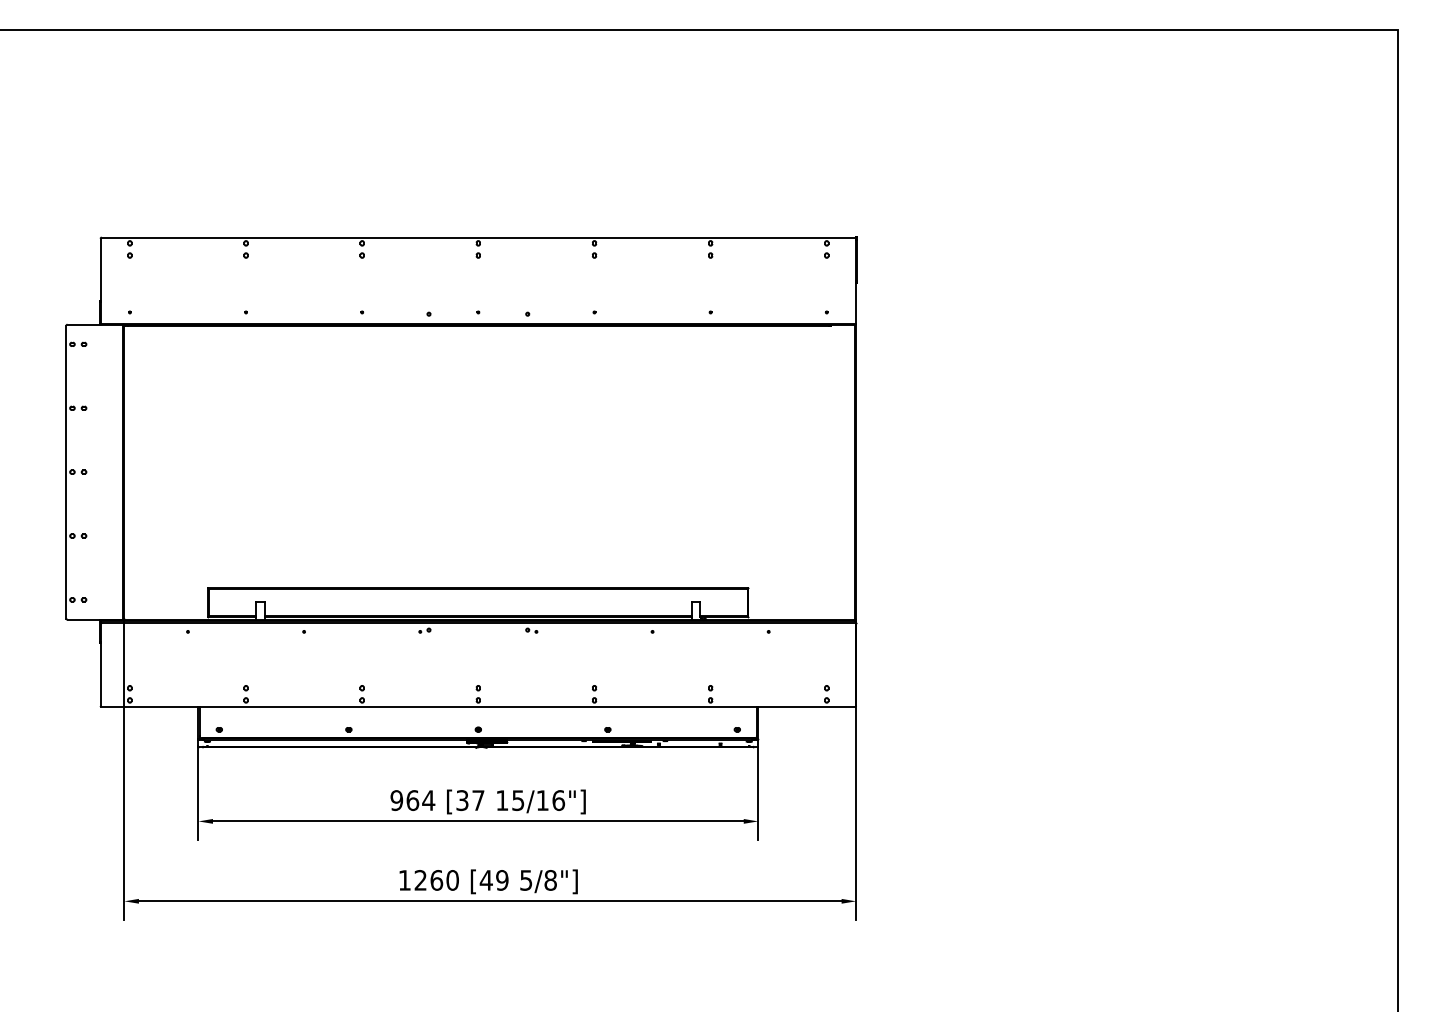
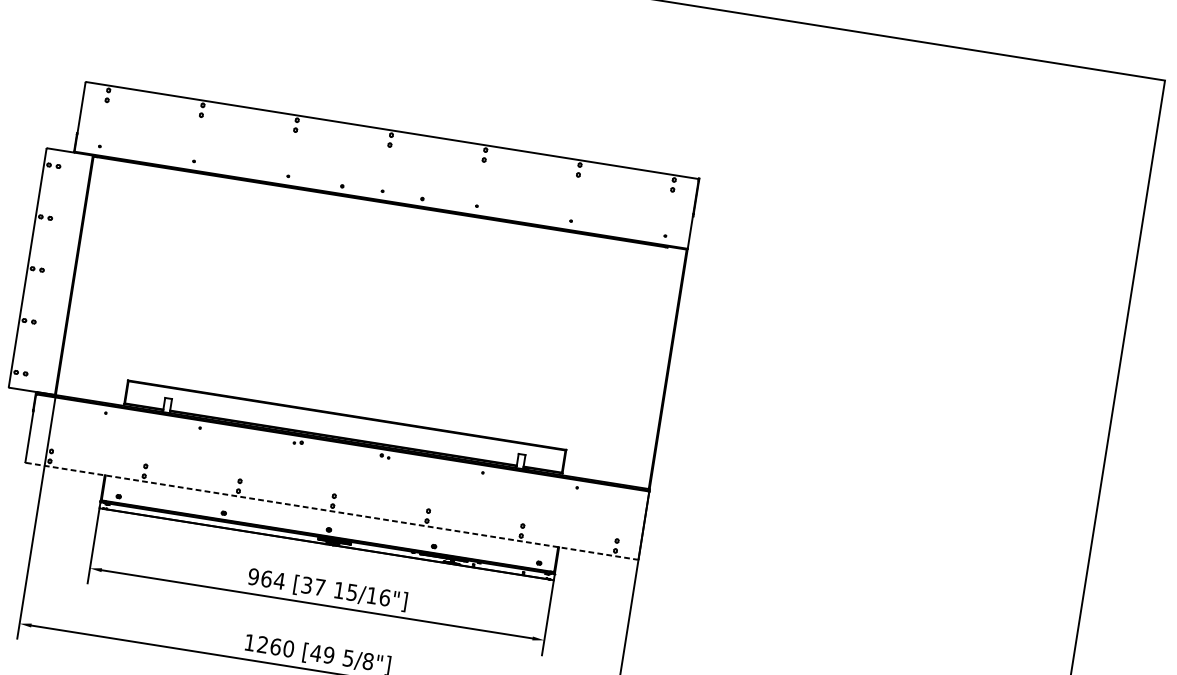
line: (478, 706) -> (332, 511), solid -> dashed

